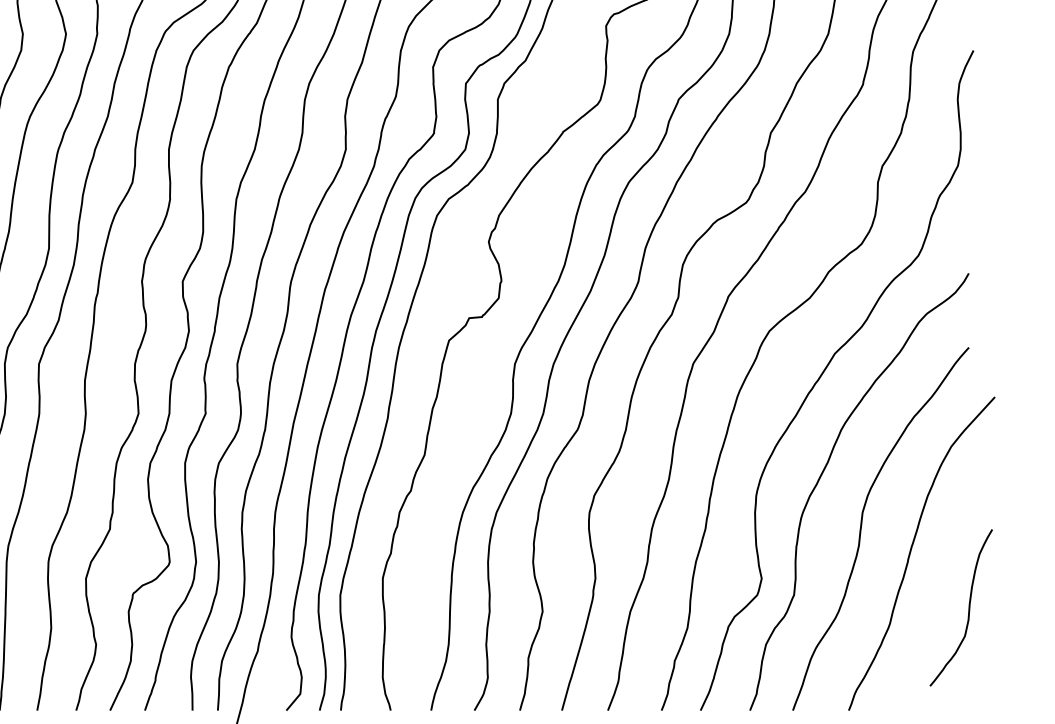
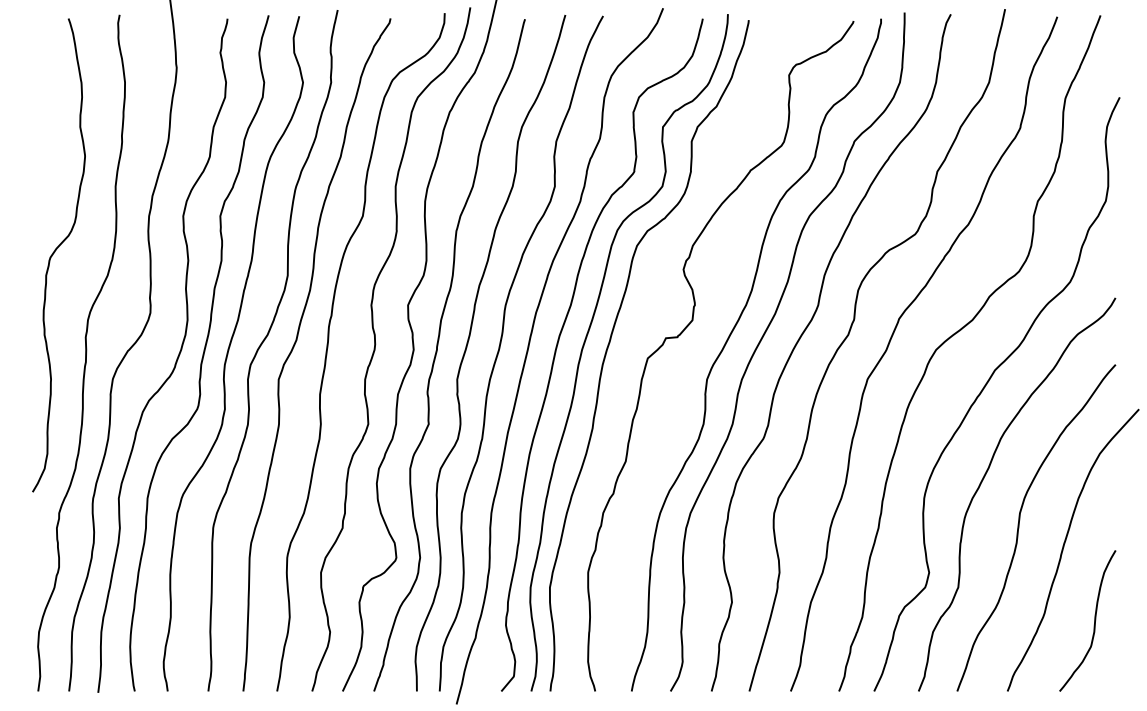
curve: (968, 607) -> (1094, 620), moved

